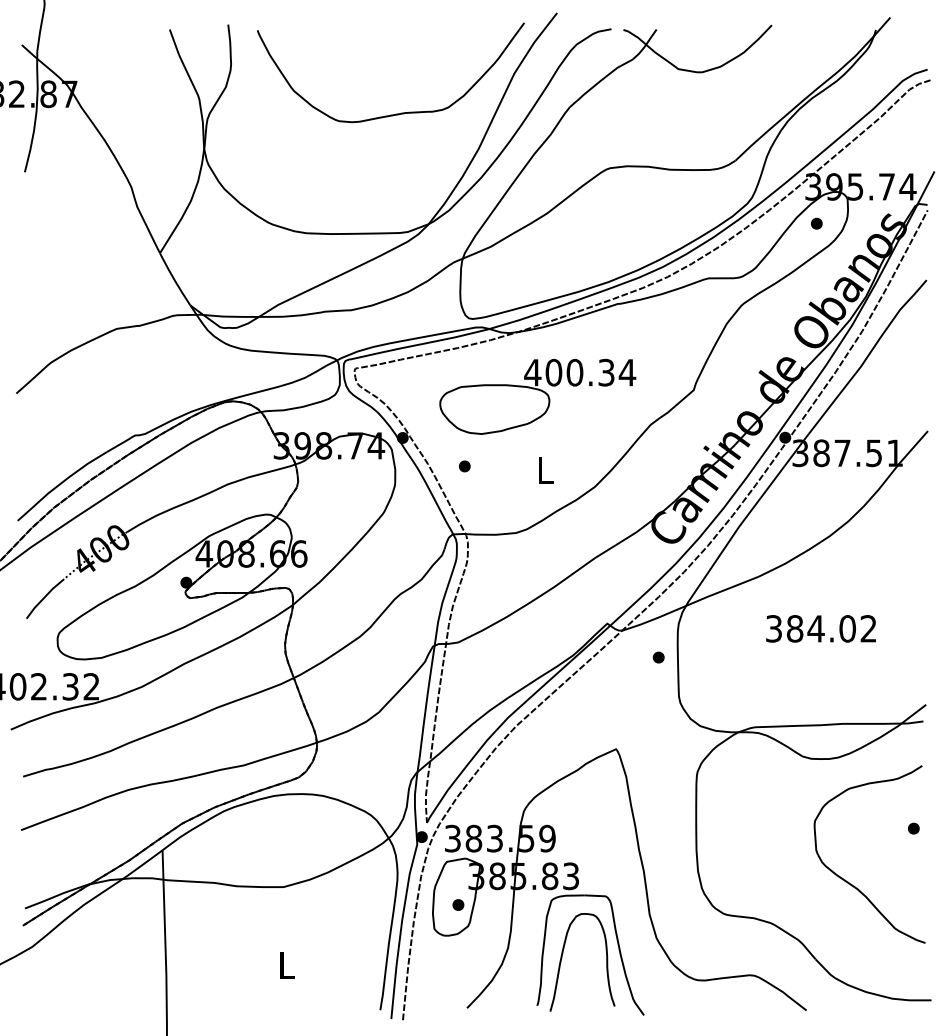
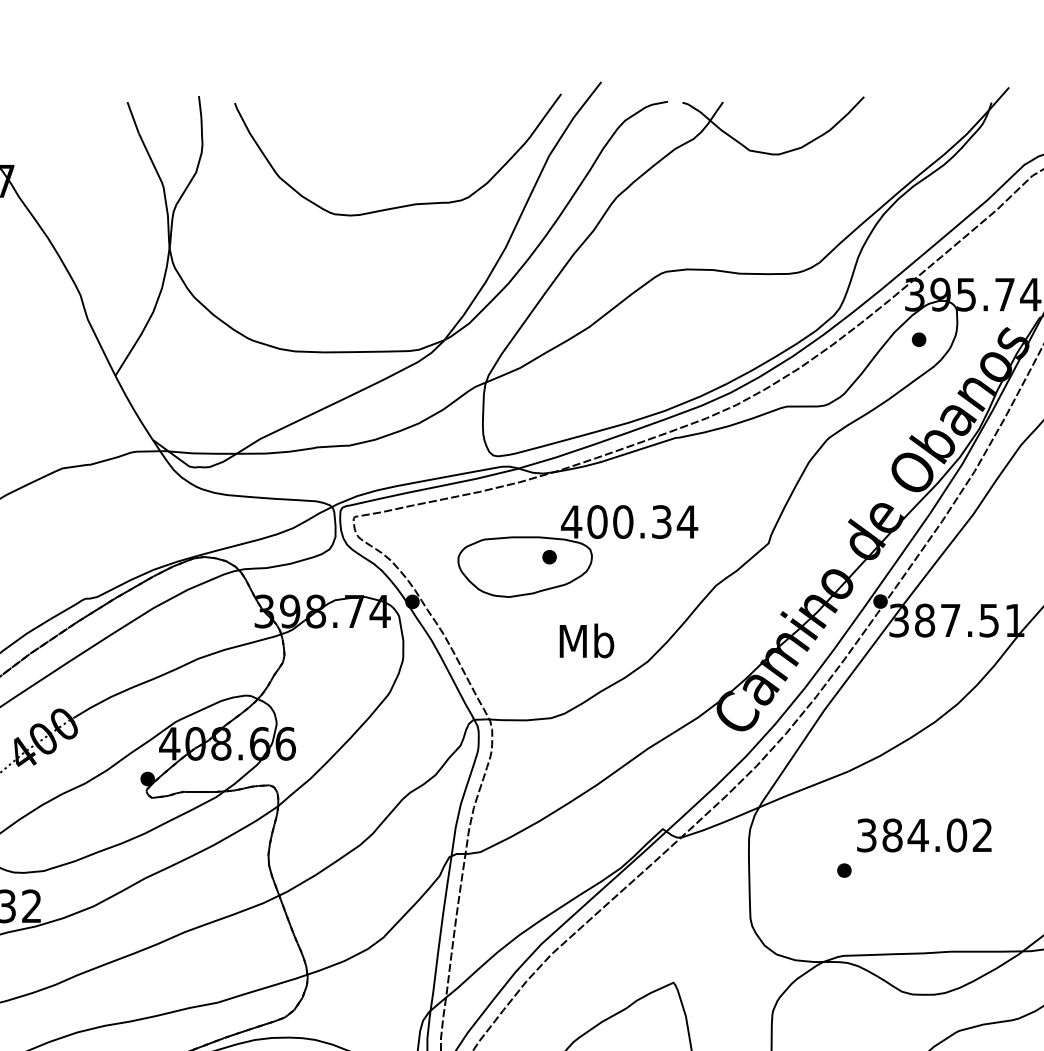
part: (464, 466) -> (549, 557), moved
text: (545, 469) -> (587, 640), L -> Mb
part: (658, 657) -> (844, 870), moved

